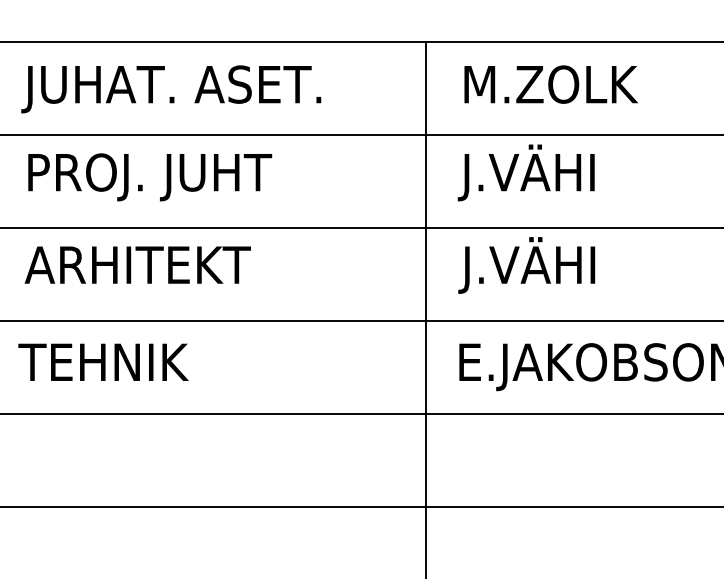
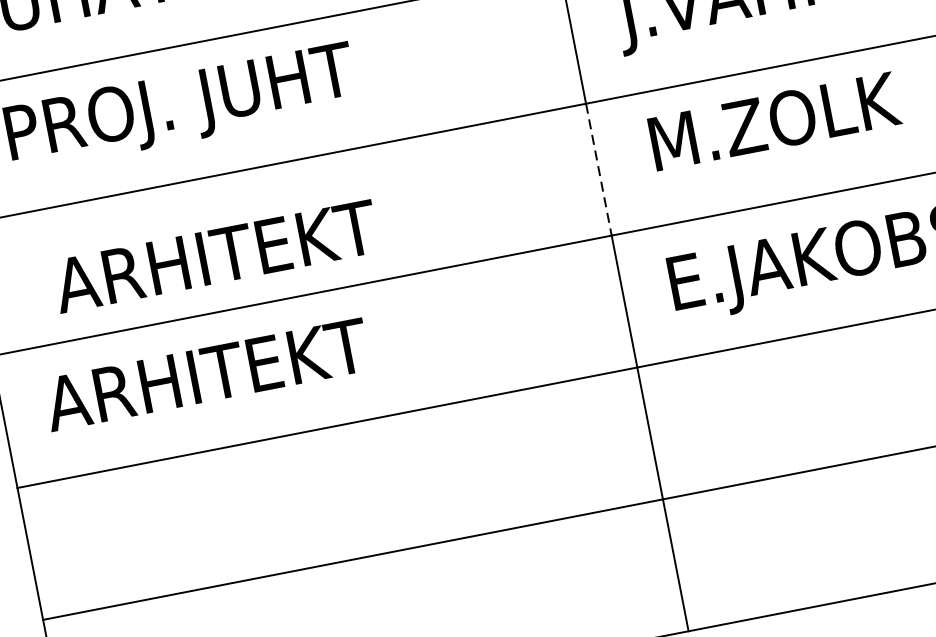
text: (137, 264) -> (215, 255), moved
text: (548, 265) -> (770, 122), J.VÄHI -> M.ZOLK
line: (425, 274) -> (598, 169), solid -> dashed
text: (131, 361) -> (205, 373), TEHNIK -> ARHITEKT

